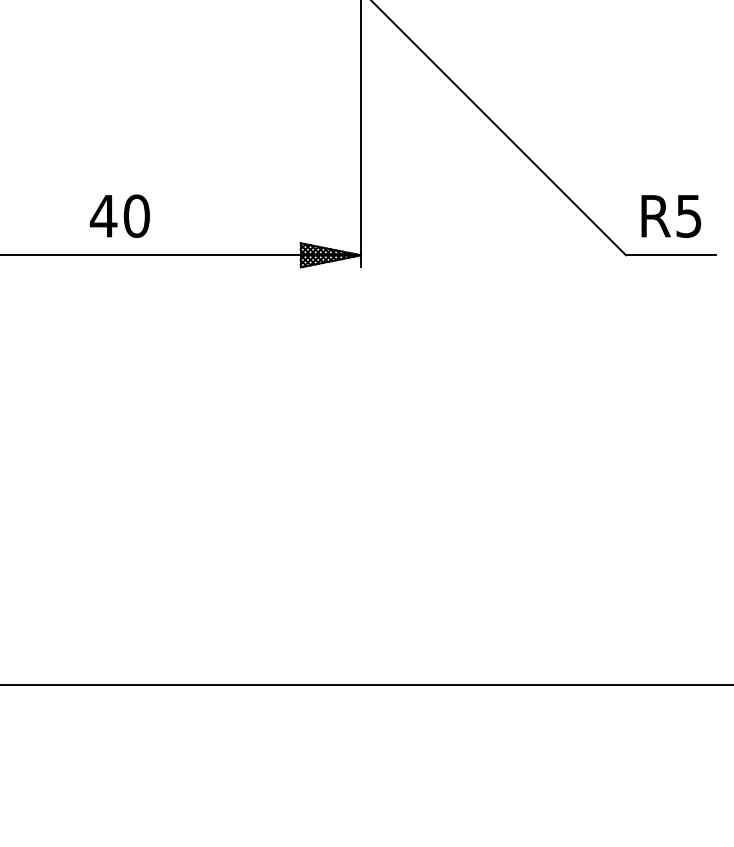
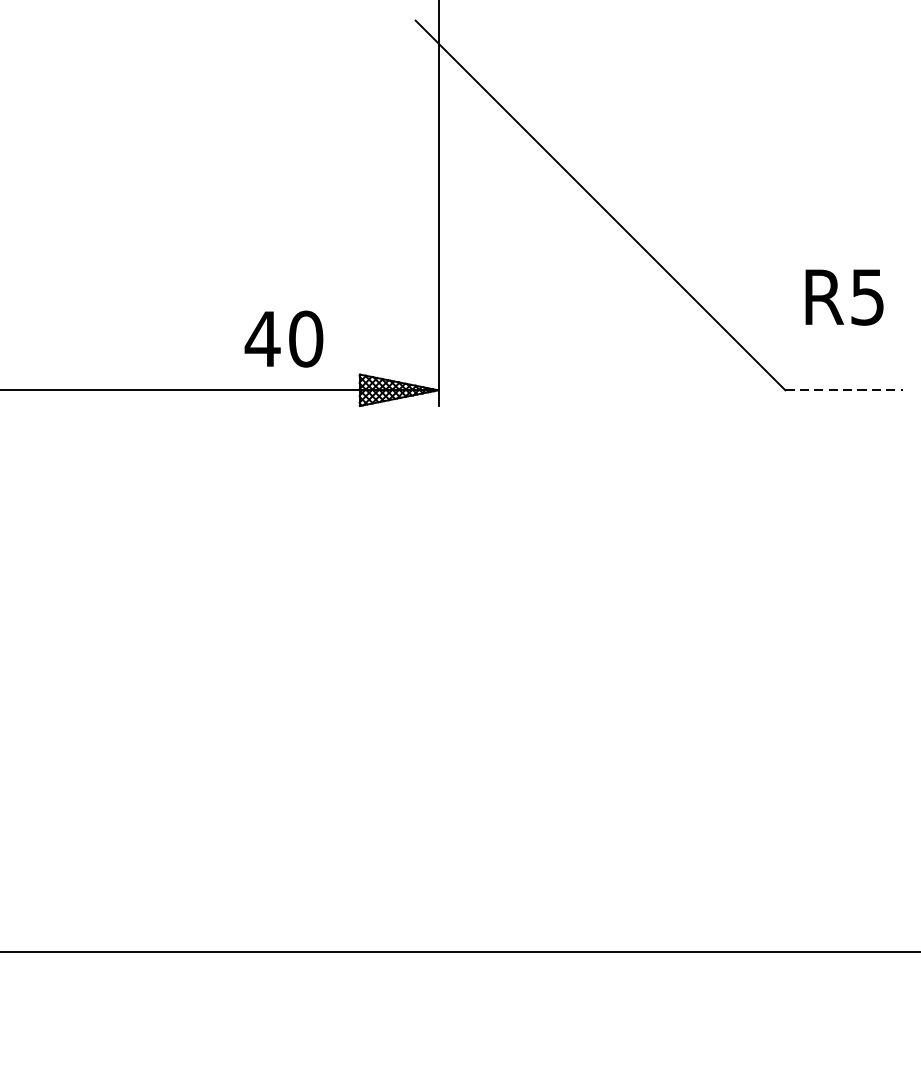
text: (119, 215) -> (283, 338), moved
text: (671, 216) -> (844, 297), moved
line: (671, 255) -> (844, 390), solid -> dashed

